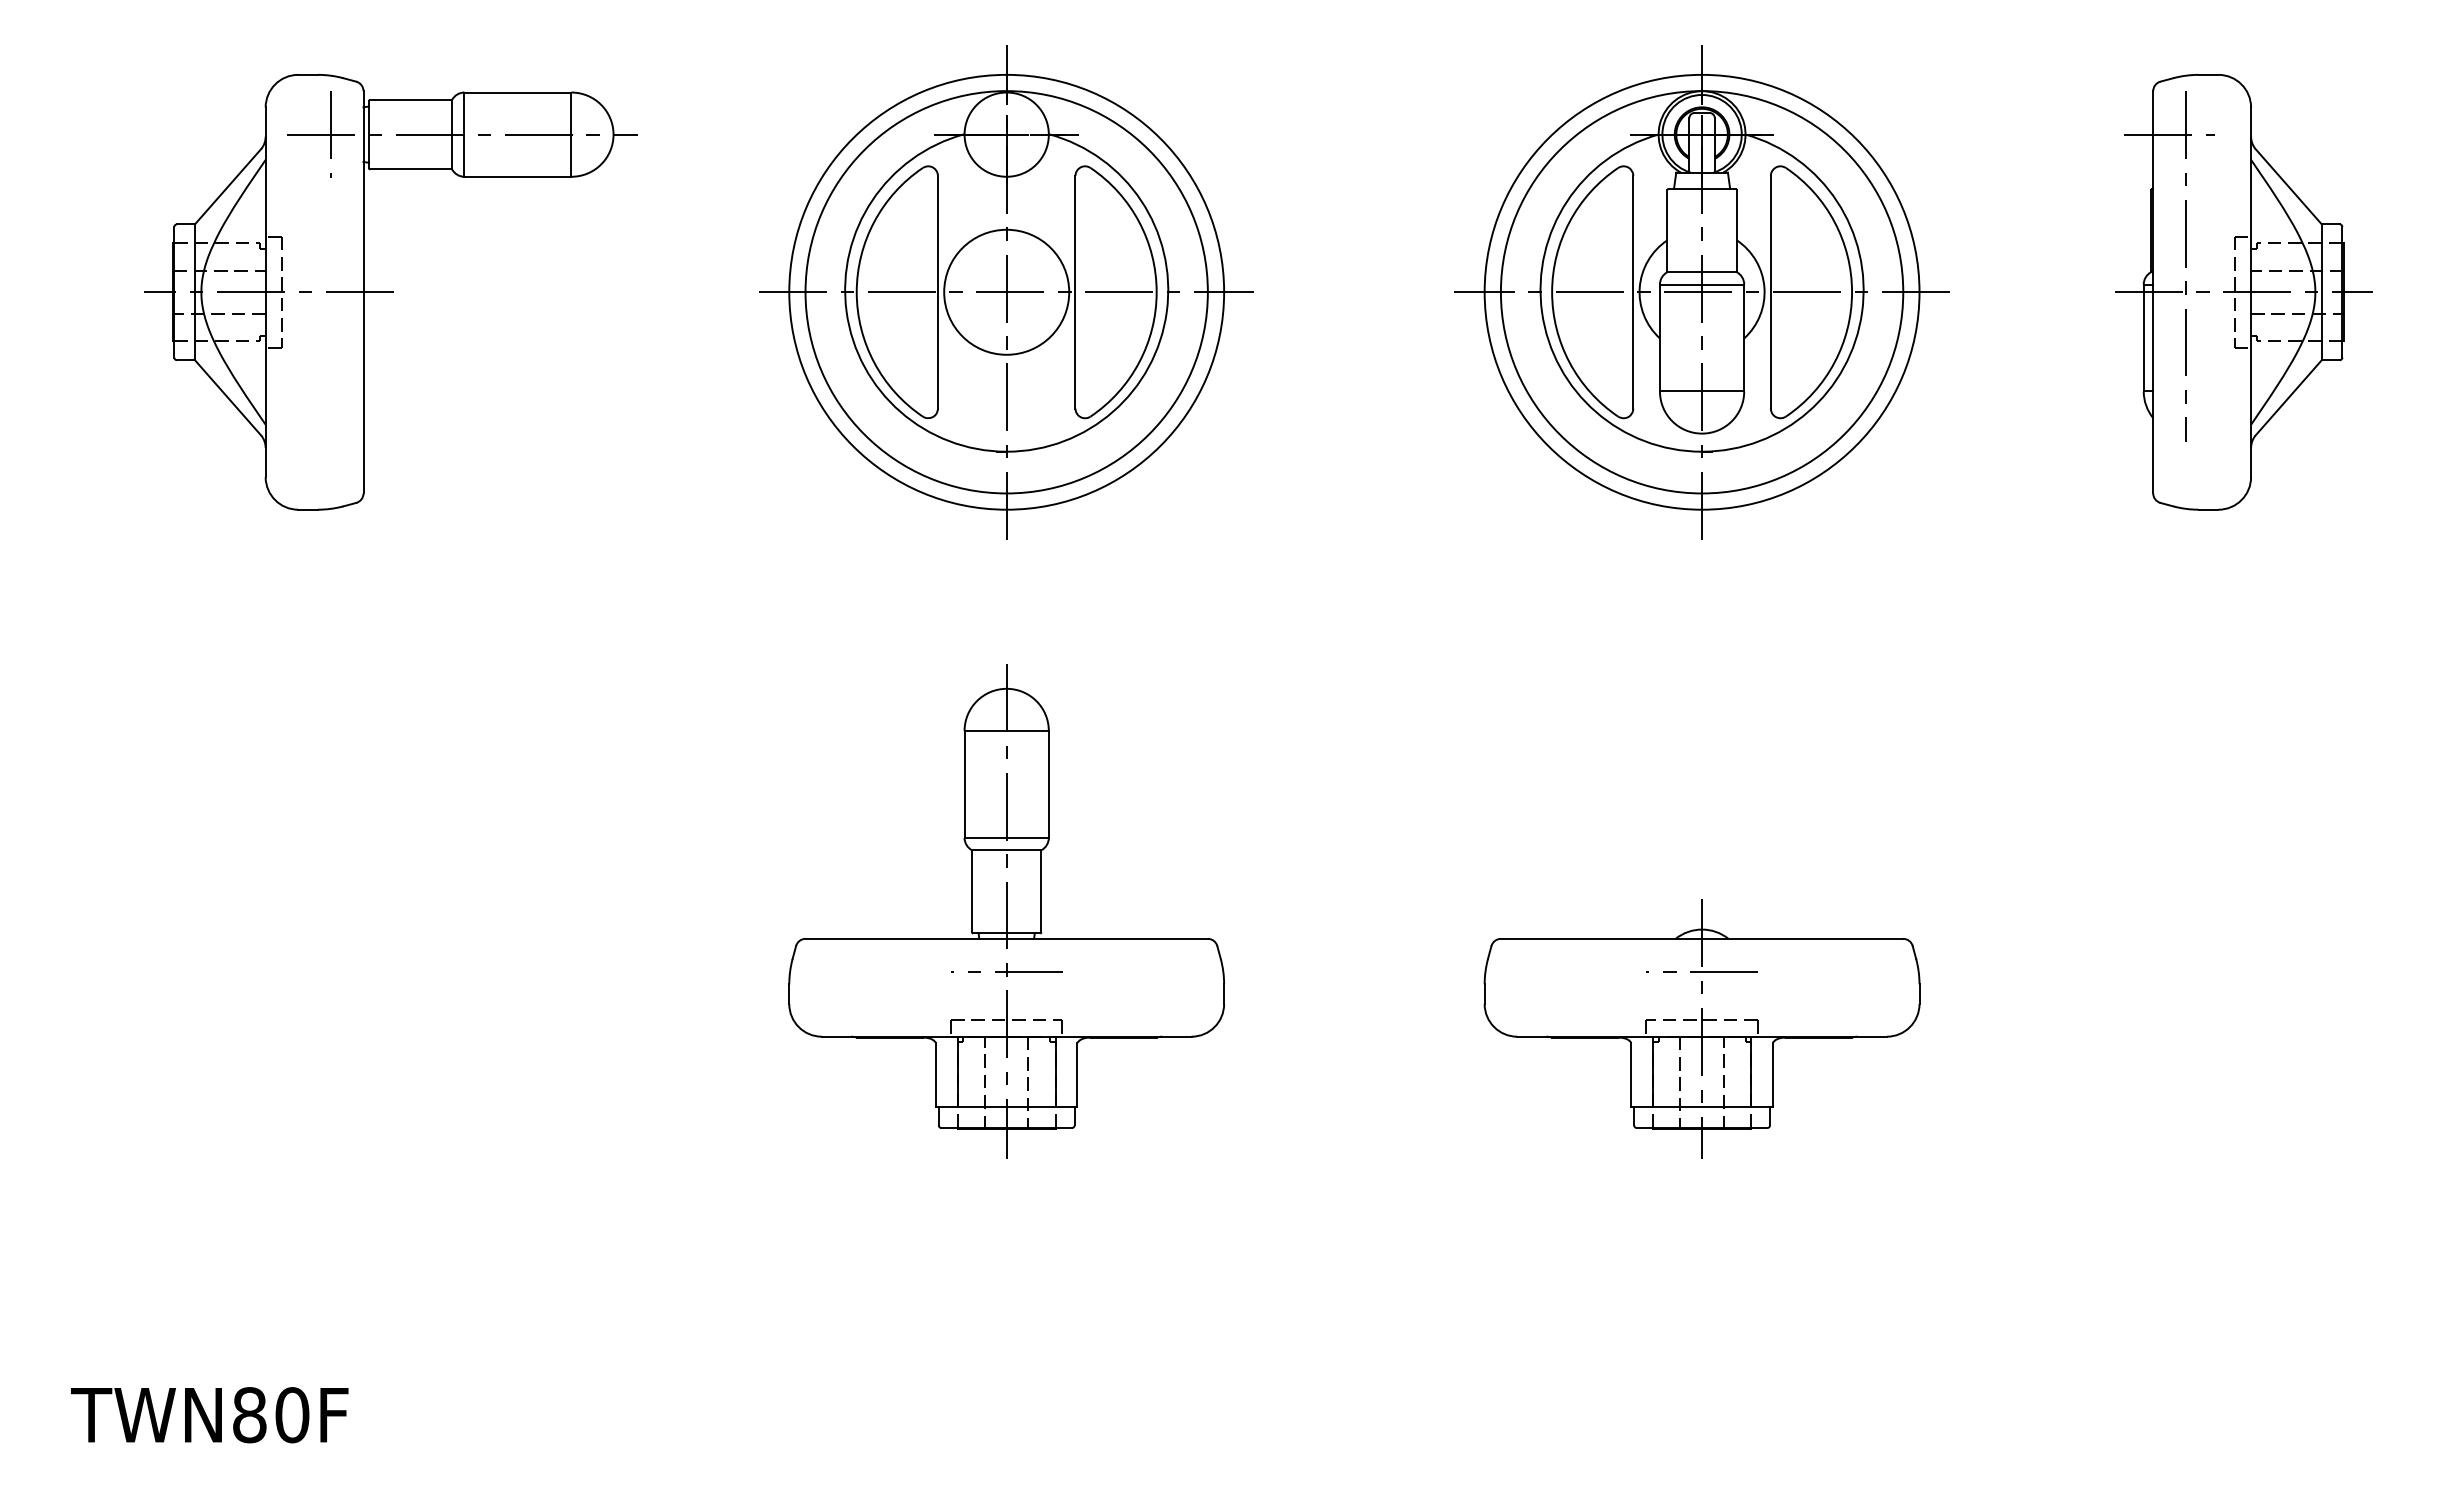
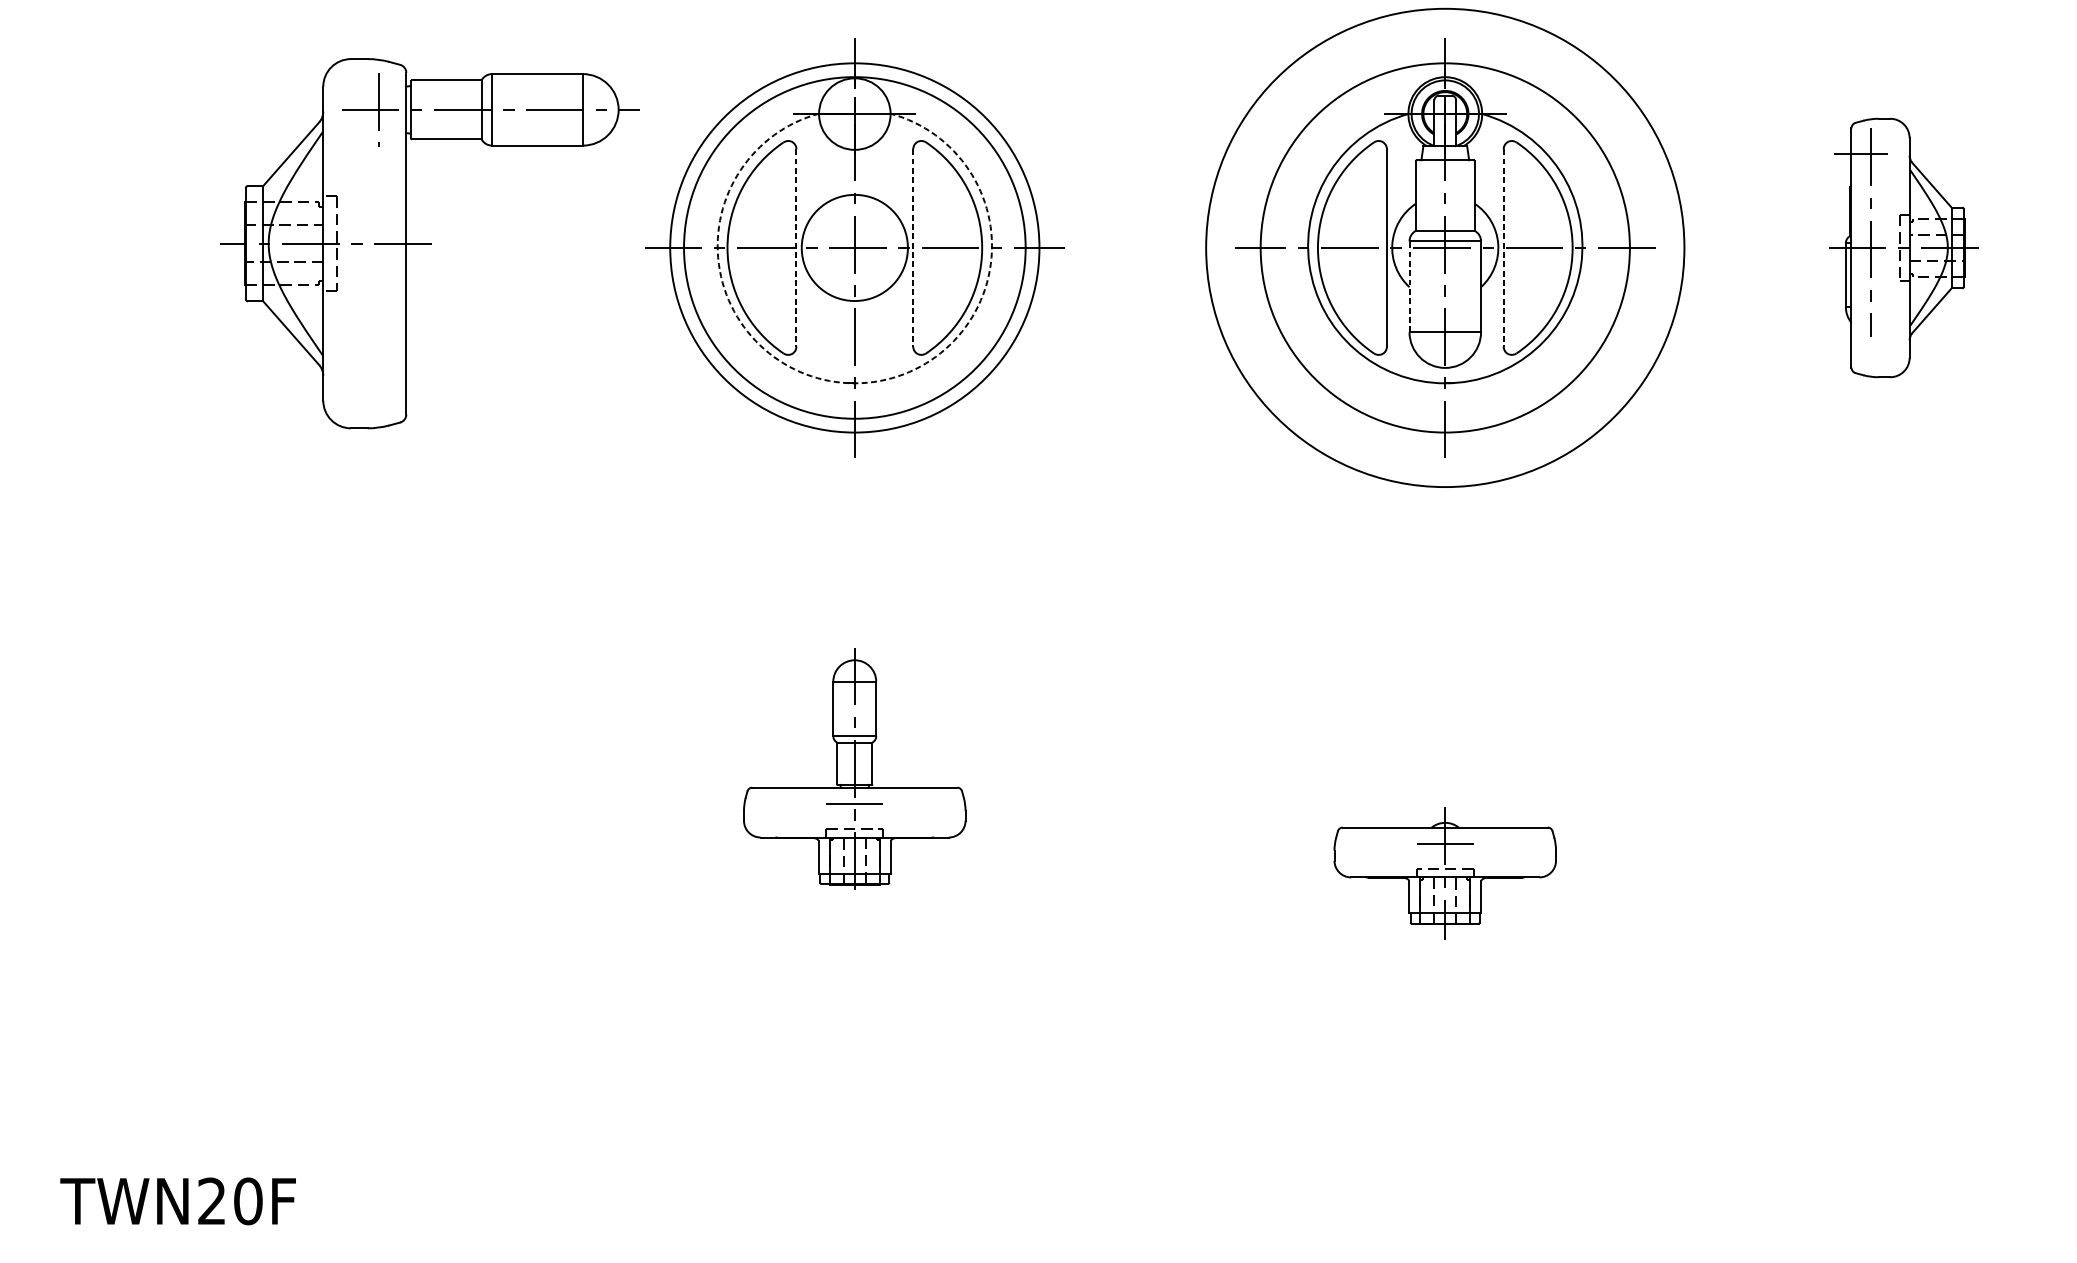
part: (390, 292) -> (429, 243), moved
line: (937, 292) -> (796, 248), solid -> dashed
line: (1075, 292) -> (913, 248), solid -> dashed
circle: (1701, 292) -> (1444, 248), size x1.4
line: (1770, 292) -> (1503, 248), solid -> dashed
part: (2243, 292) -> (1905, 248), size x0.7
line: (1659, 337) -> (1409, 286), solid -> dashed
arc: (1006, 451) -> (854, 383), solid -> dashed
part: (1006, 911) -> (854, 773), size x0.6
part: (1701, 1028) -> (1444, 873), size x0.6
text: (249, 1415) -> (211, 1201), TWN80F -> TWN20F

